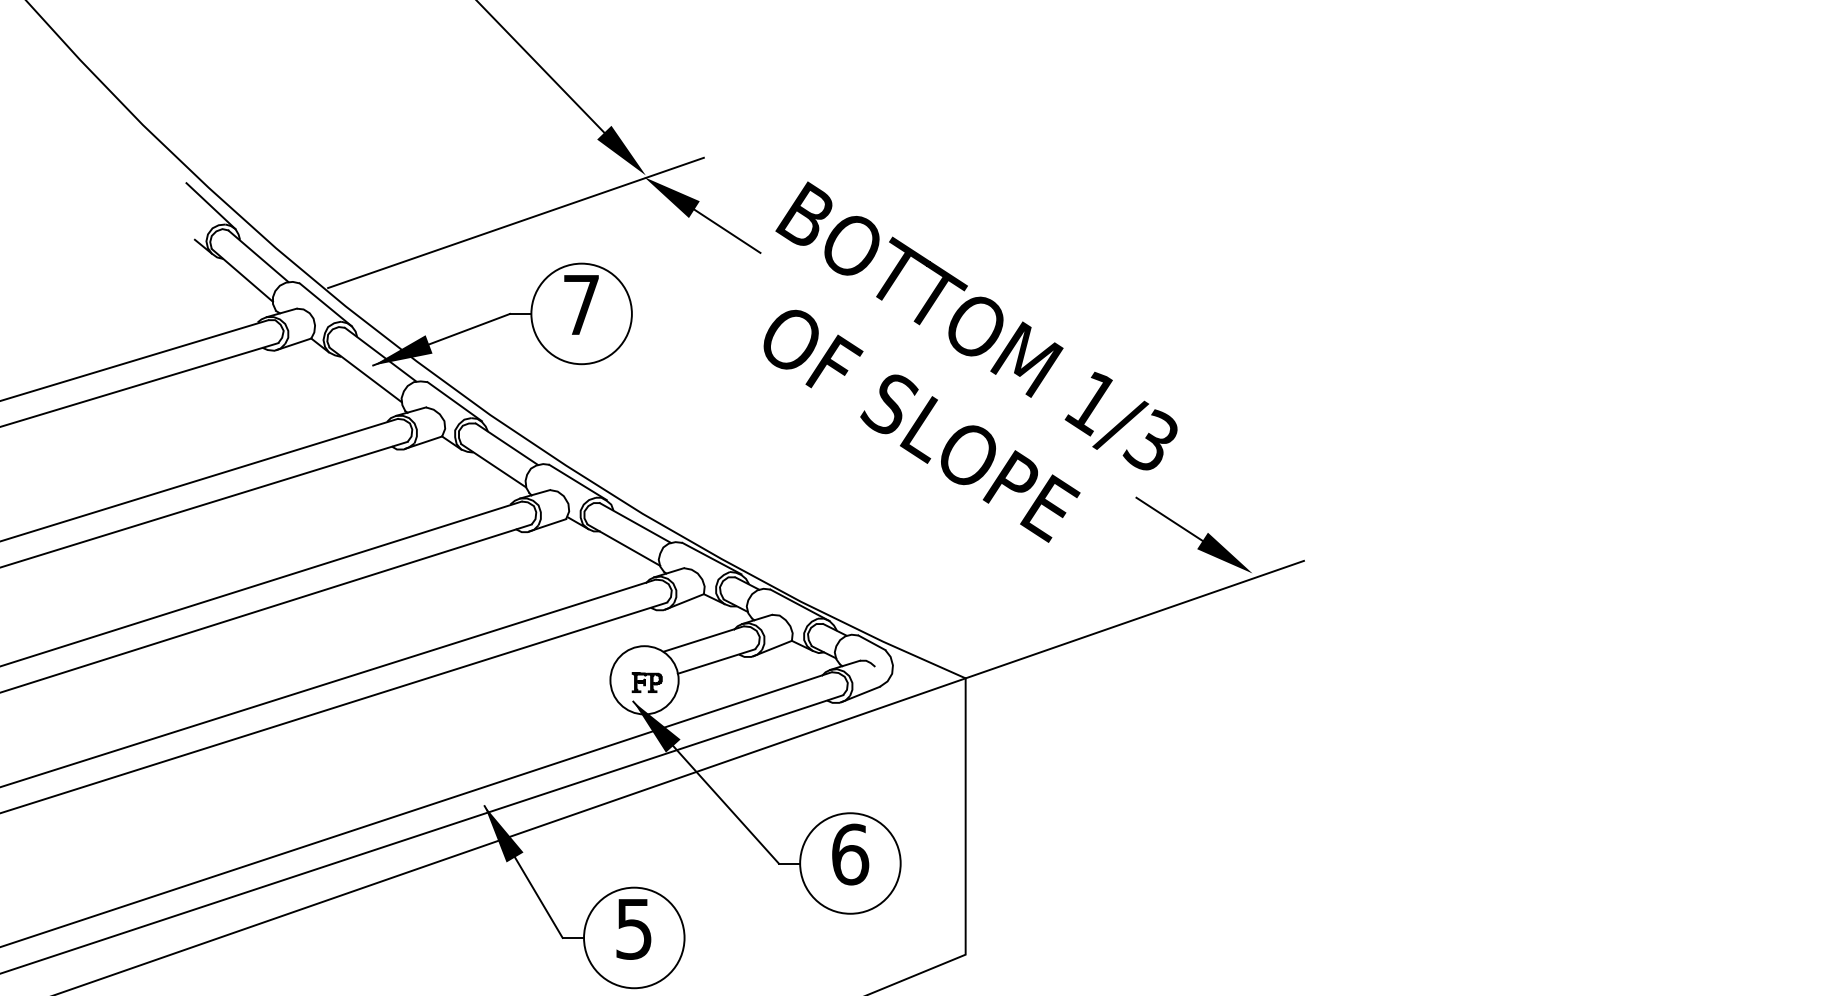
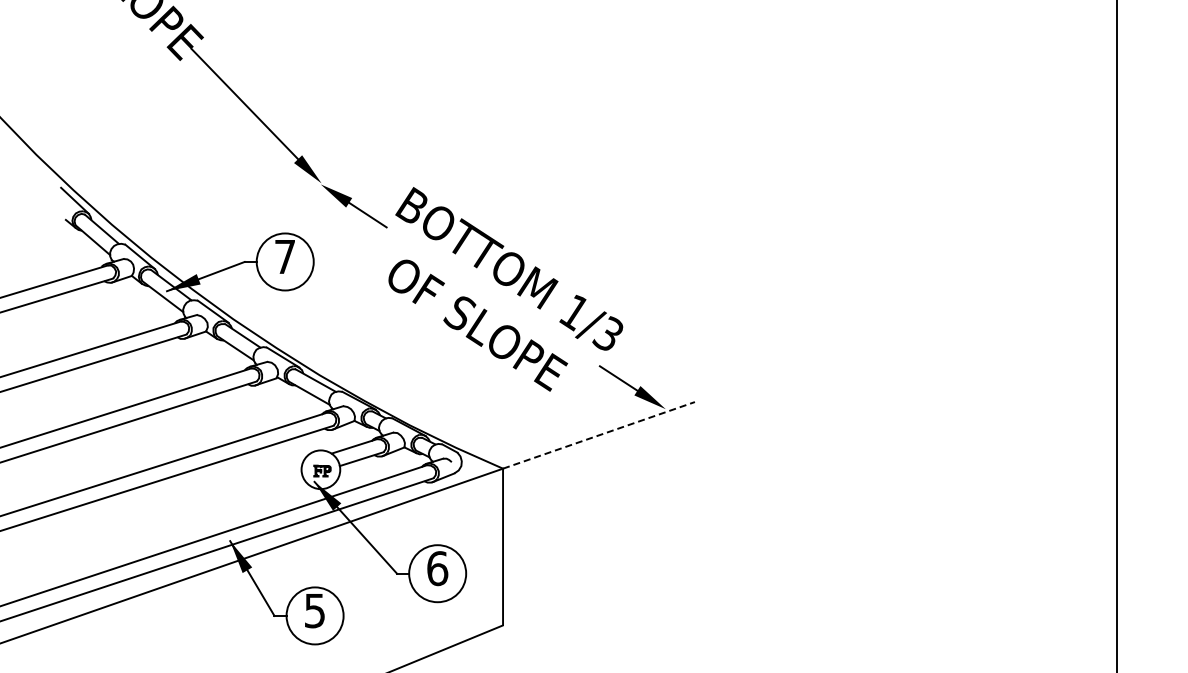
line: (515, 223) -> (247, 210), removed
line: (1133, 619) -> (598, 435), solid -> dashed

